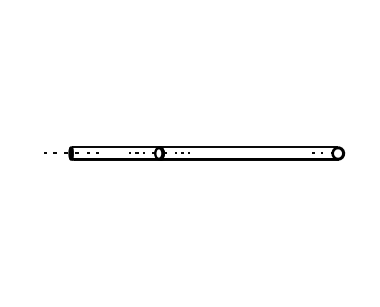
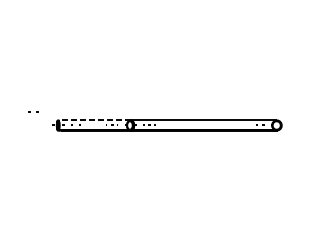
line: (115, 147) -> (94, 120), solid -> dashed
part: (50, 152) -> (33, 111), moved

